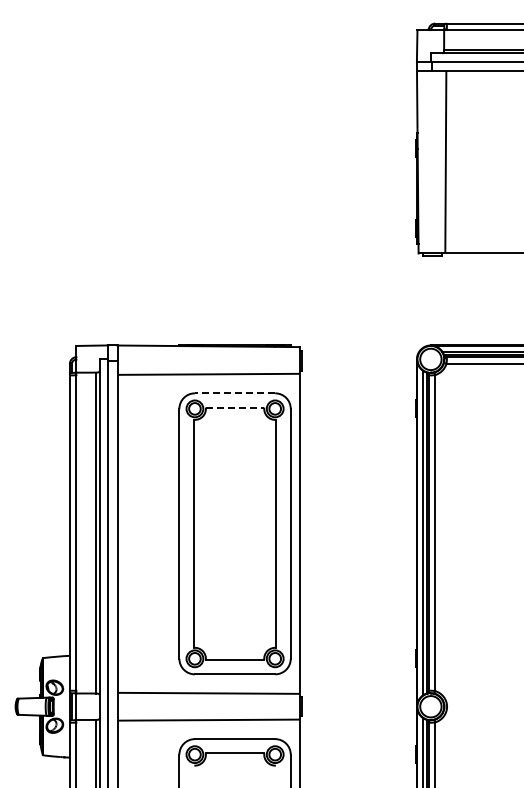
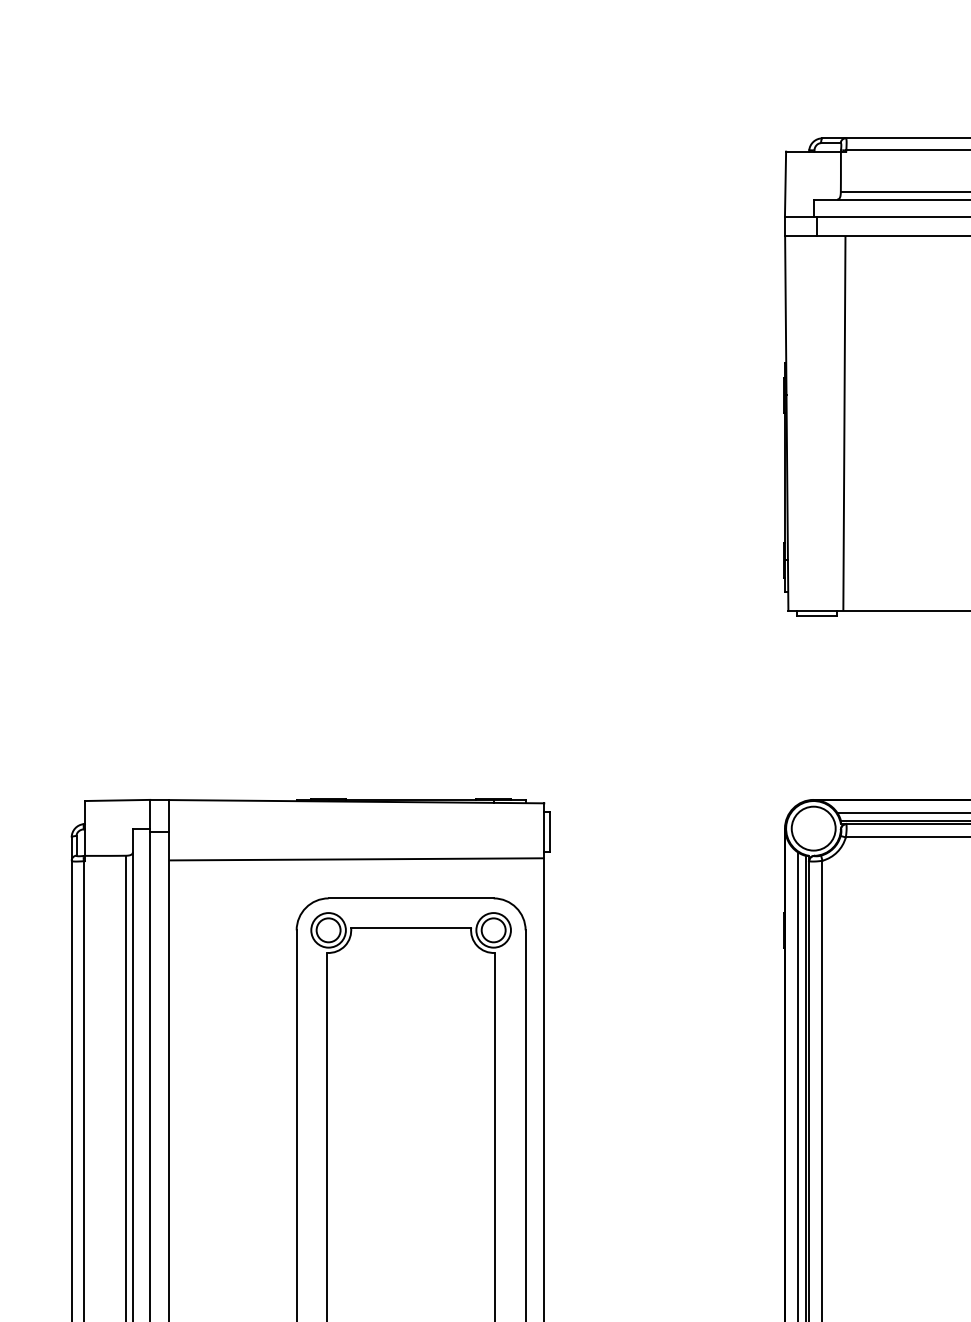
line: (234, 393) -> (409, 898), dashed -> solid
line: (235, 407) -> (412, 927), dashed -> solid

